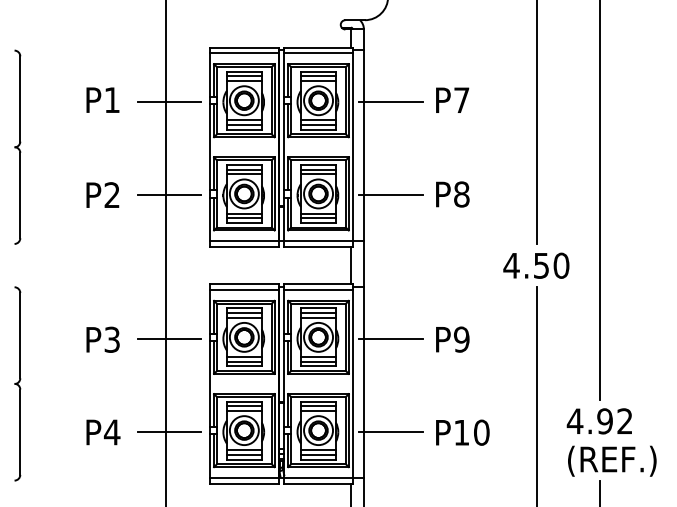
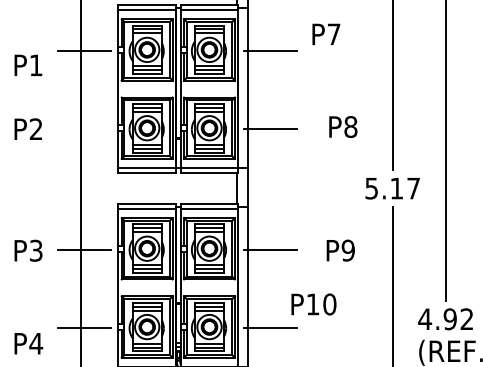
text: (102, 99) -> (28, 64), moved
text: (452, 99) -> (326, 33), moved
text: (452, 194) -> (343, 127), moved
line: (169, 195) -> (84, 129), removed
text: (536, 265) -> (392, 188), 4.50 -> 5.17
text: (452, 339) -> (340, 250), moved
text: (103, 432) -> (28, 343), moved
text: (462, 432) -> (313, 304), moved

